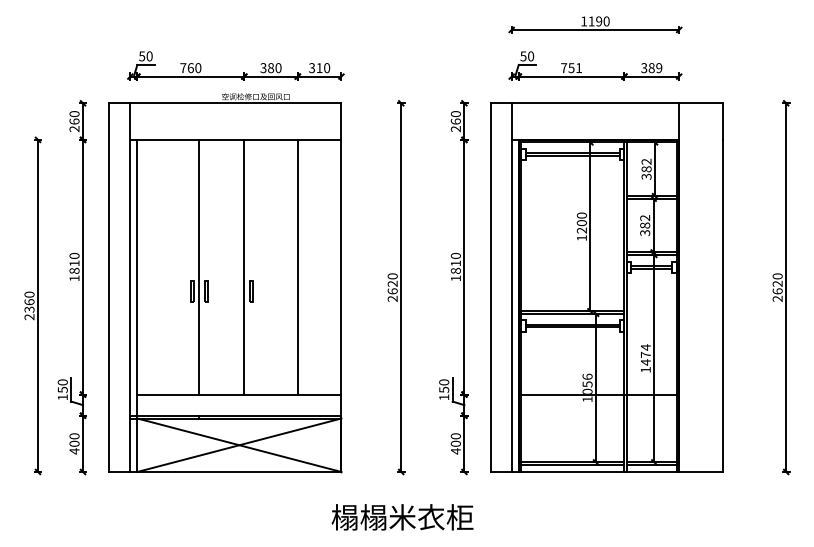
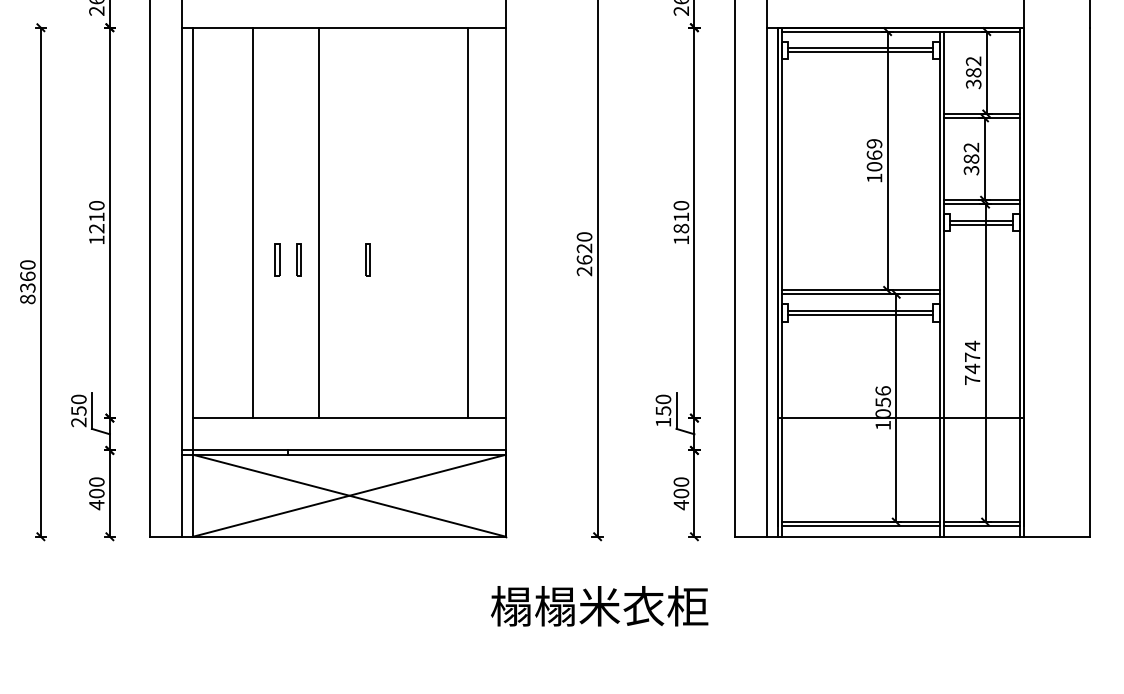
text: (581, 222) -> (873, 154), 1200 -> 1069
line: (199, 266) -> (253, 221), moved
line: (244, 266) -> (319, 221), moved
line: (297, 266) -> (467, 221), moved
text: (74, 270) -> (96, 227), 1810 -> 1210
text: (29, 317) -> (27, 299), 2360 -> 8360
text: (645, 369) -> (972, 379), 1474 -> 7474
text: (62, 397) -> (78, 422), 150 -> 250

